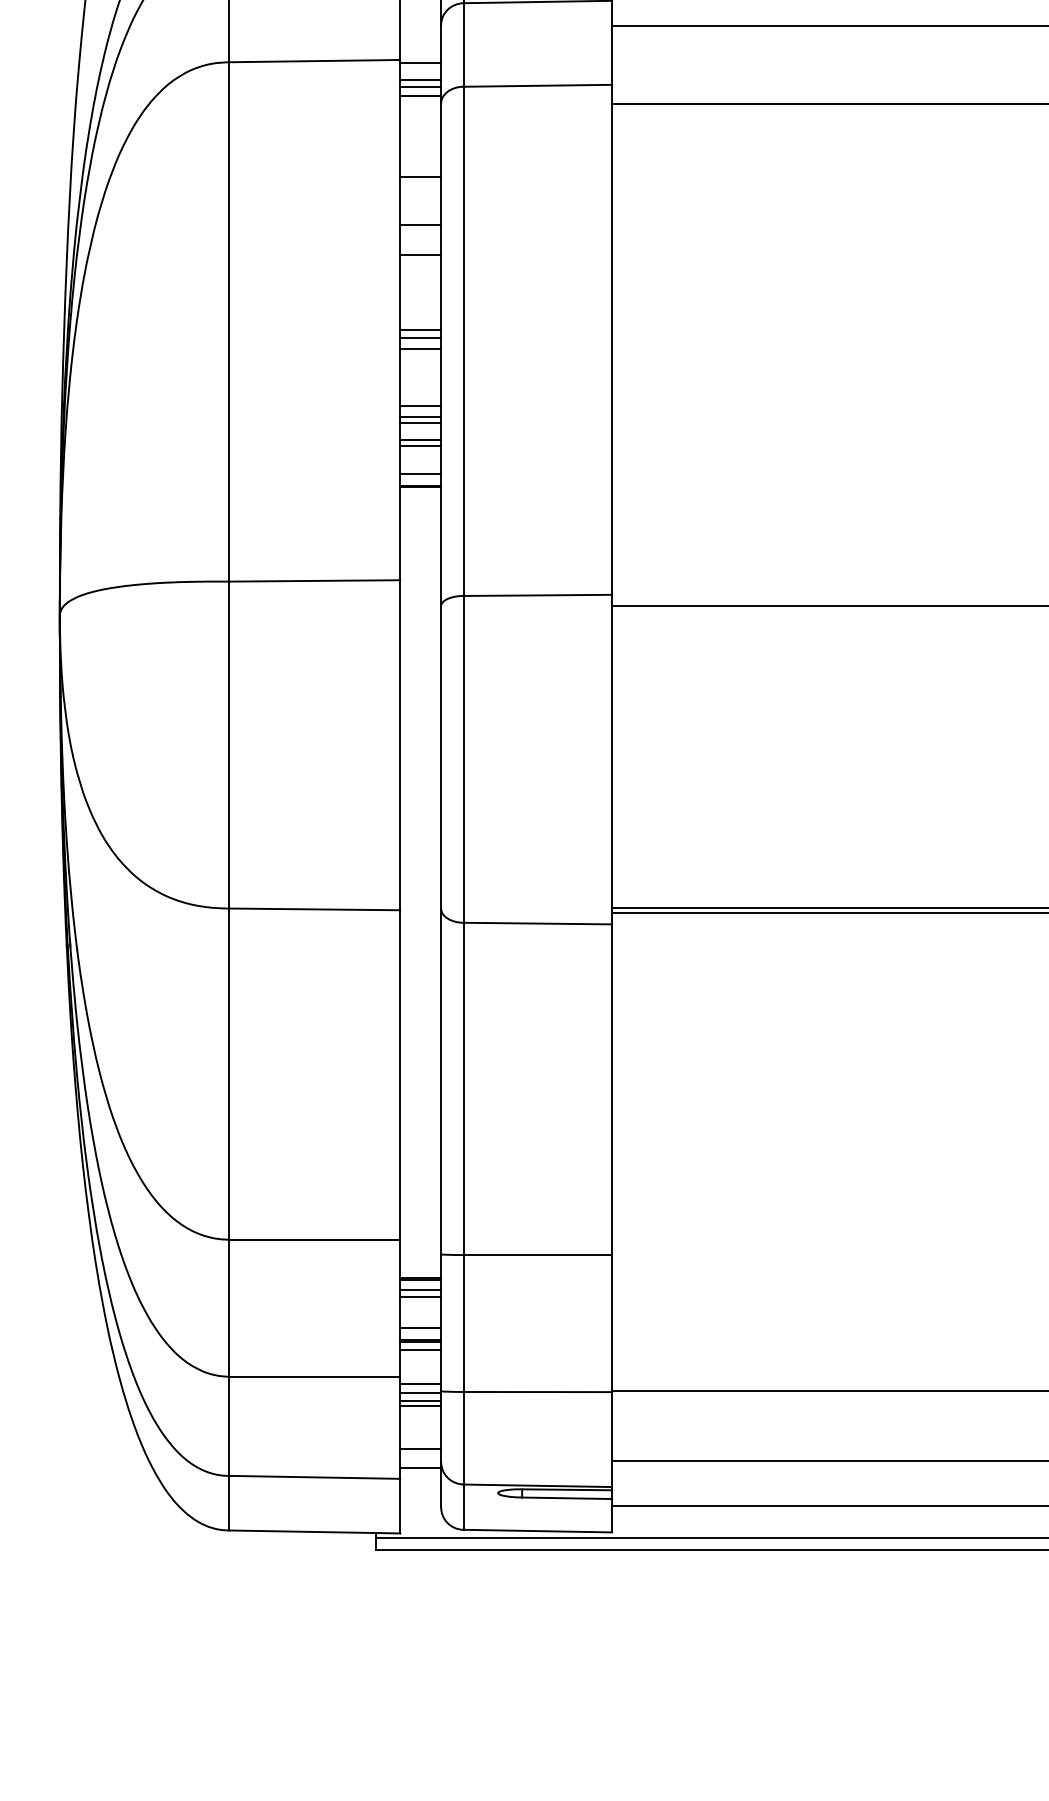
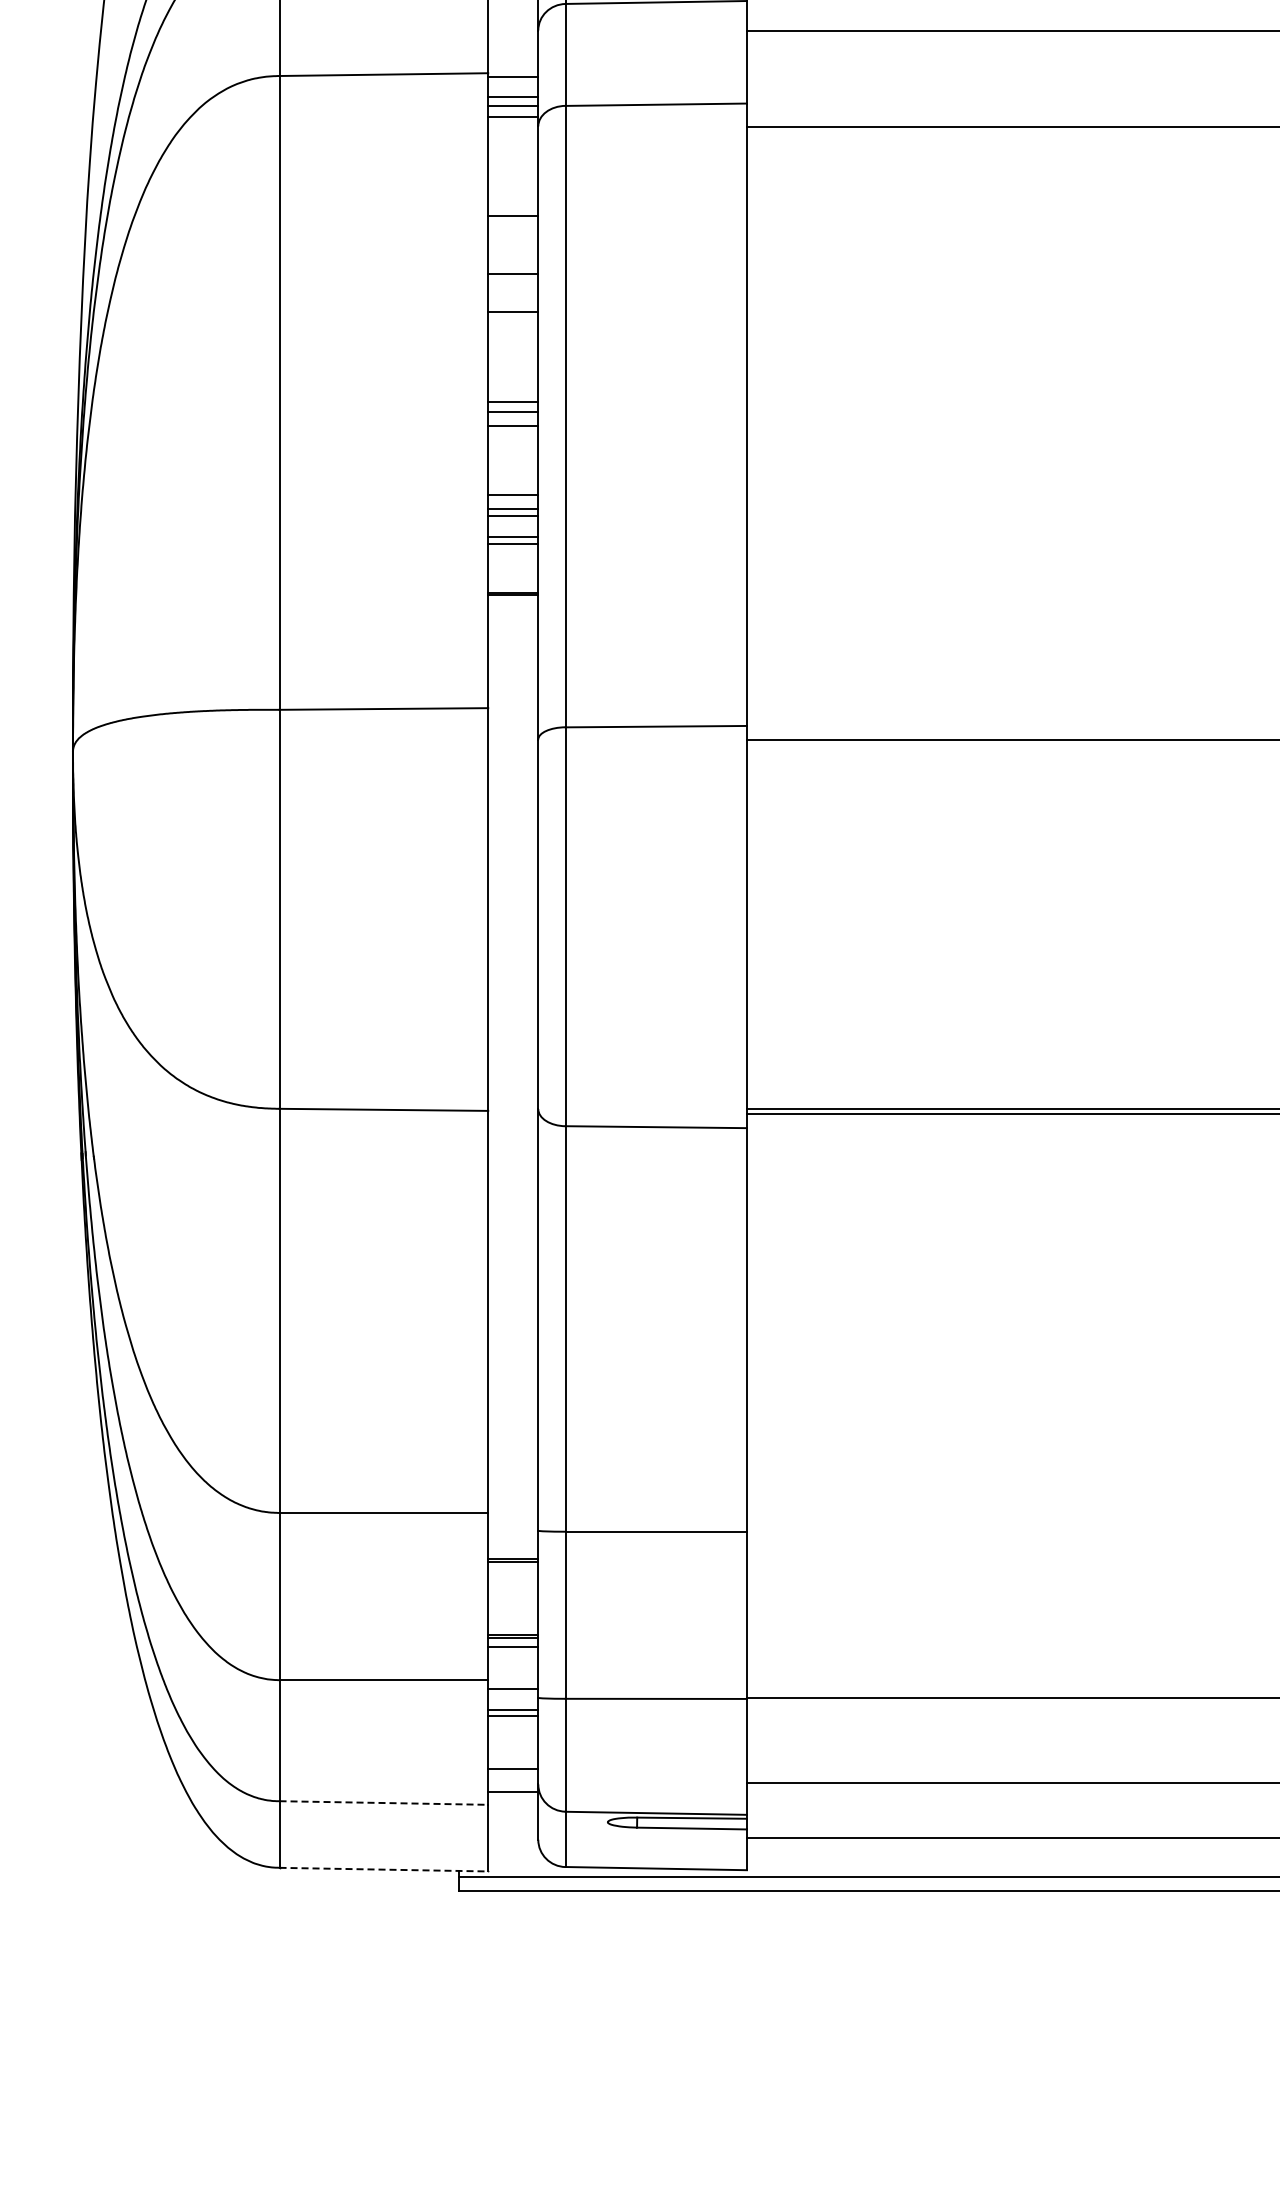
line: (420, 474) -> (513, 578), removed
line: (420, 1290) -> (513, 1574), removed
line: (420, 1296) -> (513, 1582), removed
line: (420, 1328) -> (513, 1621), removed
line: (420, 1393) -> (513, 1700), removed
line: (315, 1477) -> (384, 1803), solid -> dashed
line: (315, 1531) -> (384, 1869), solid -> dashed

